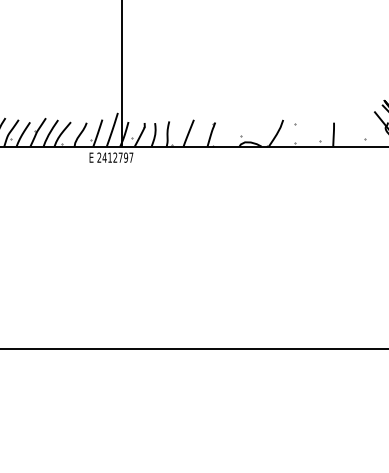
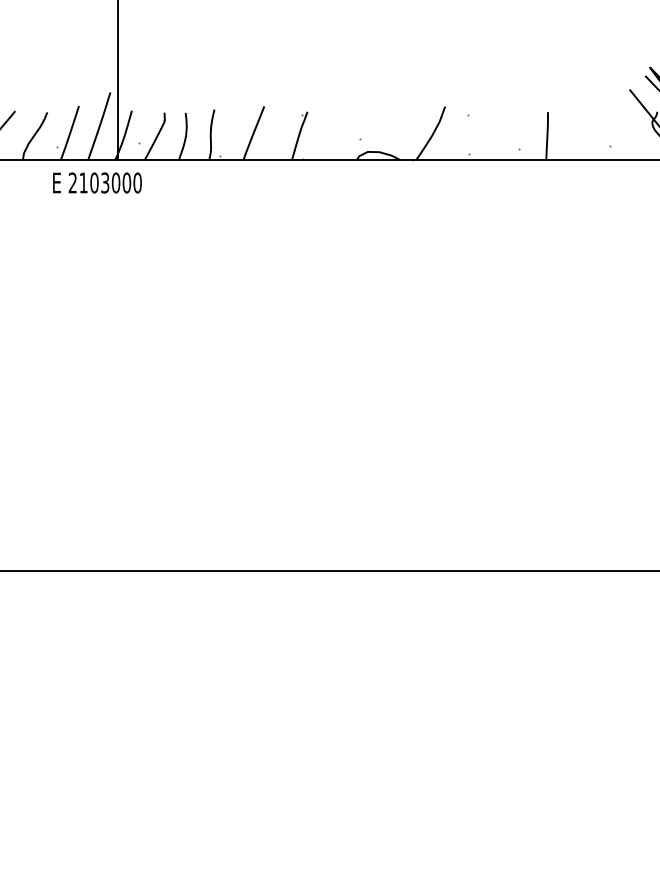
text: (117, 157) -> (109, 182), 2412797 -> 2103000

